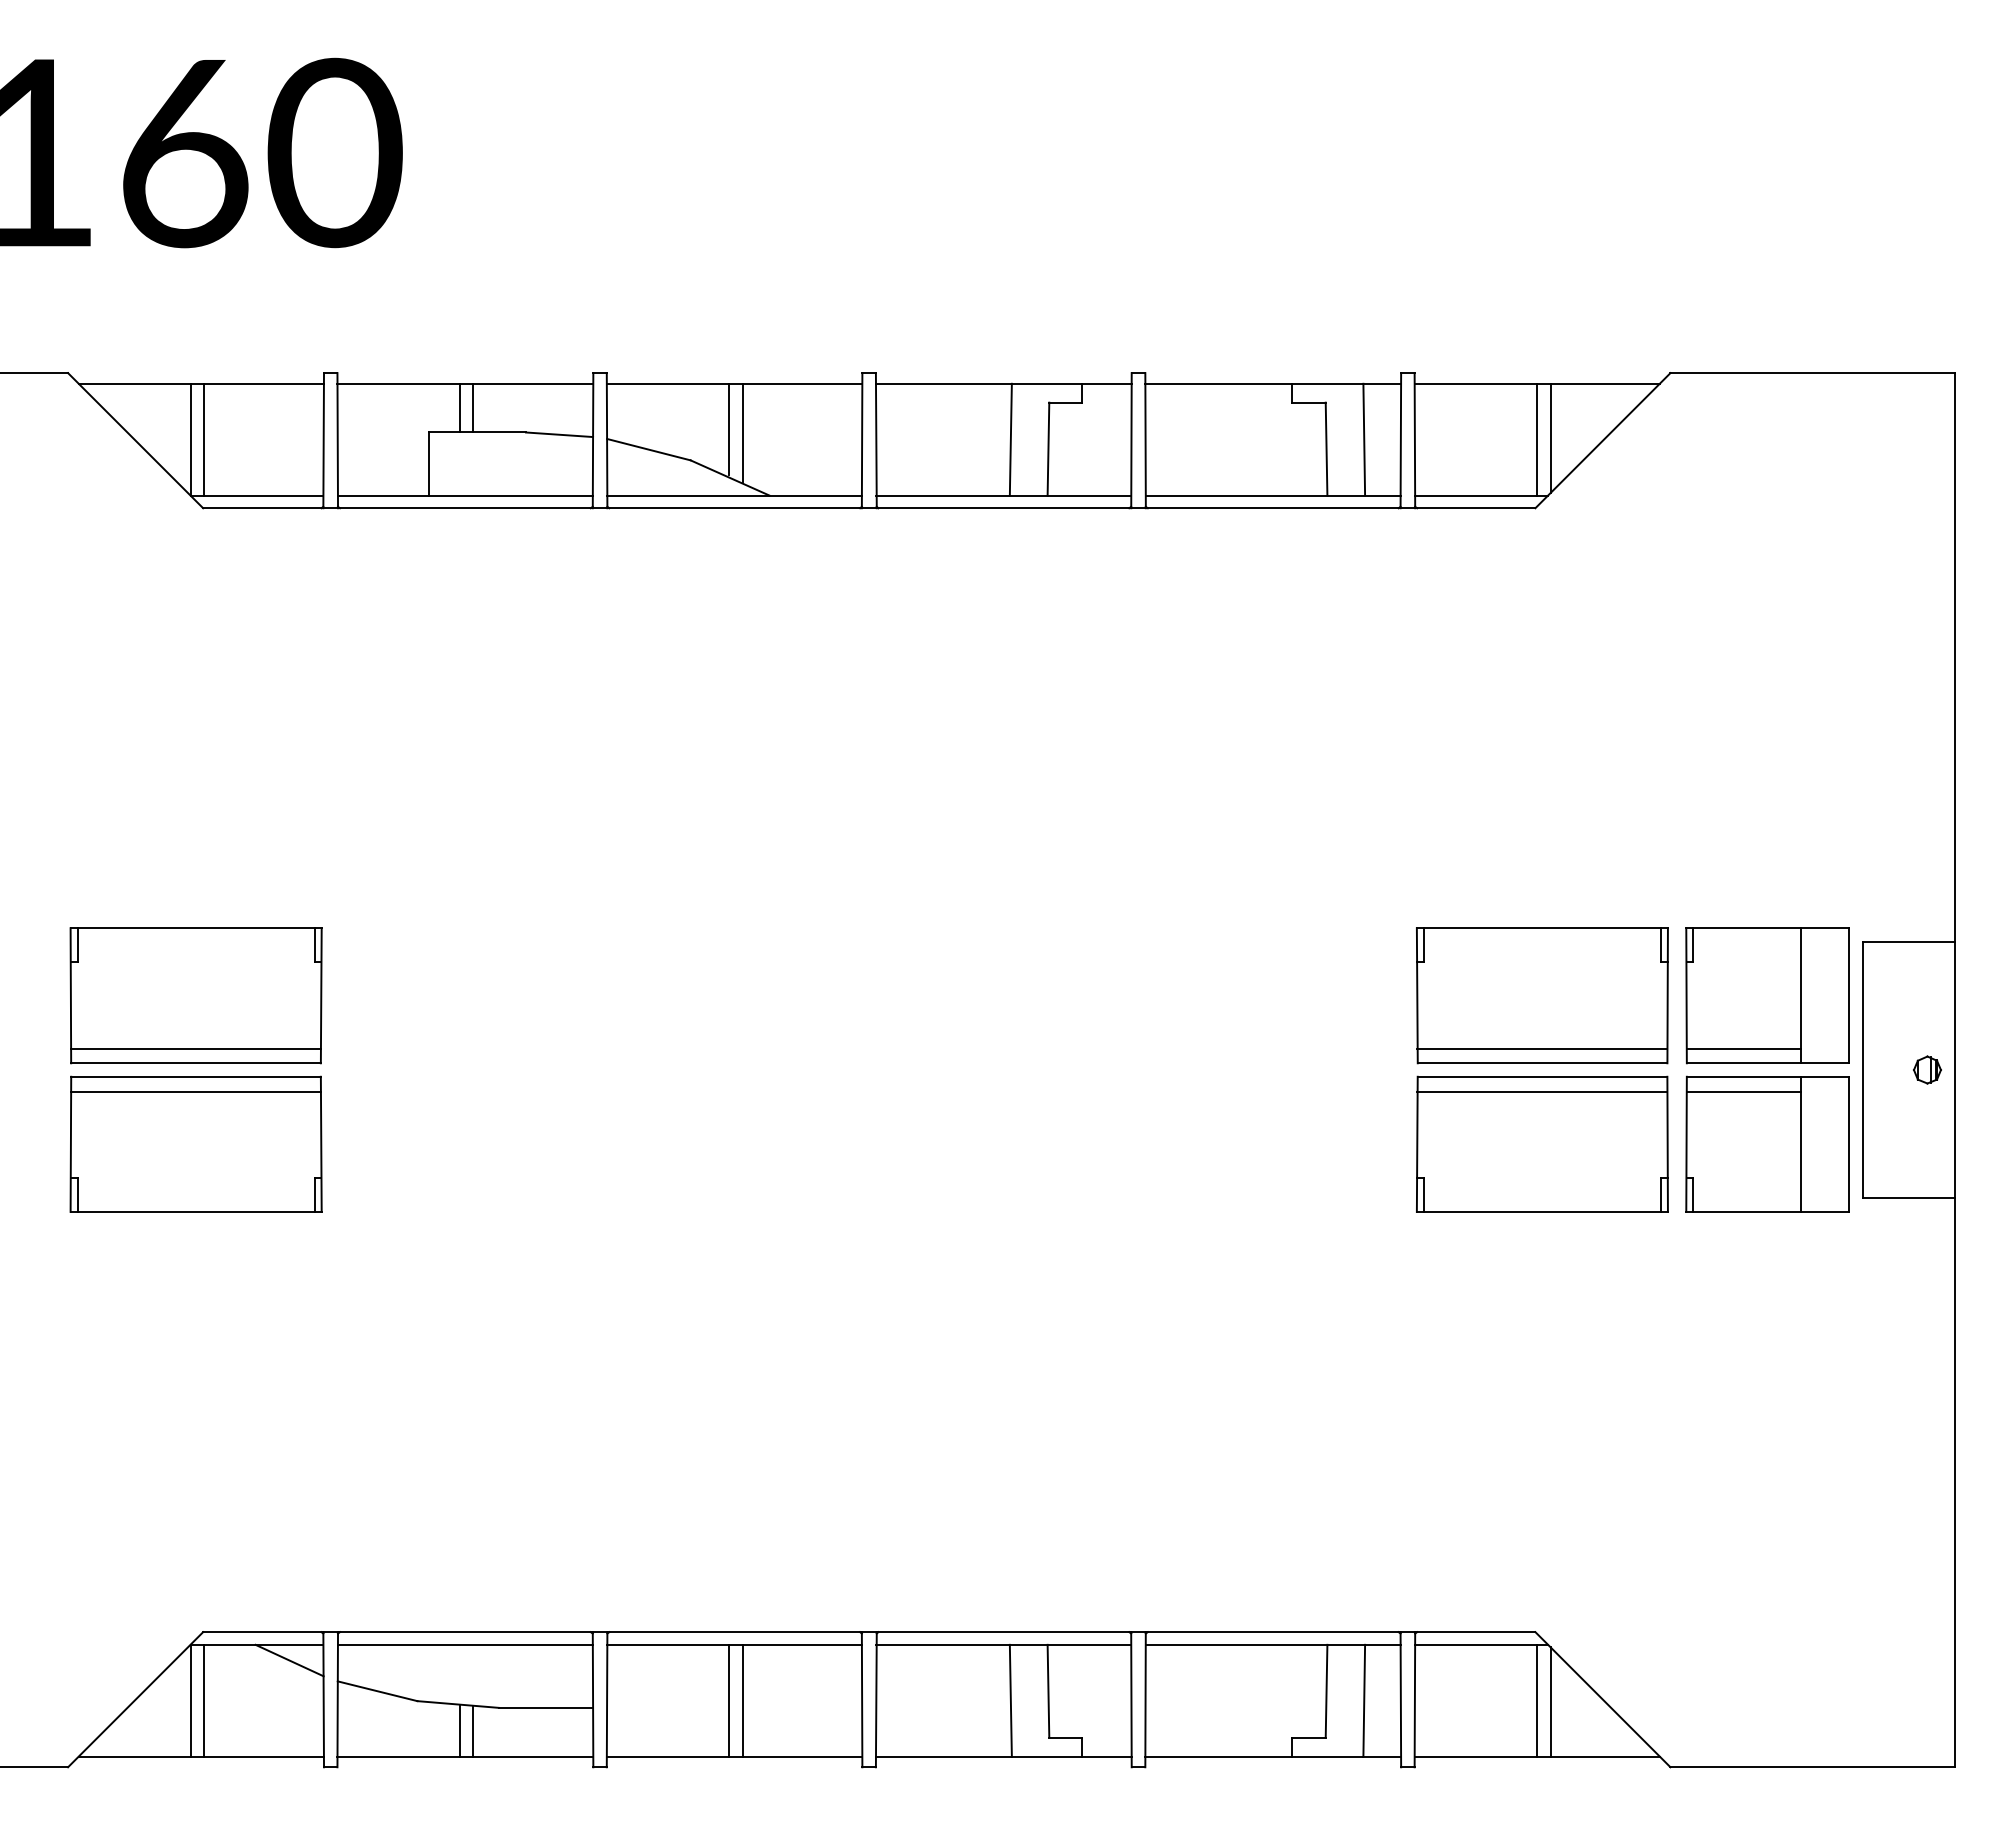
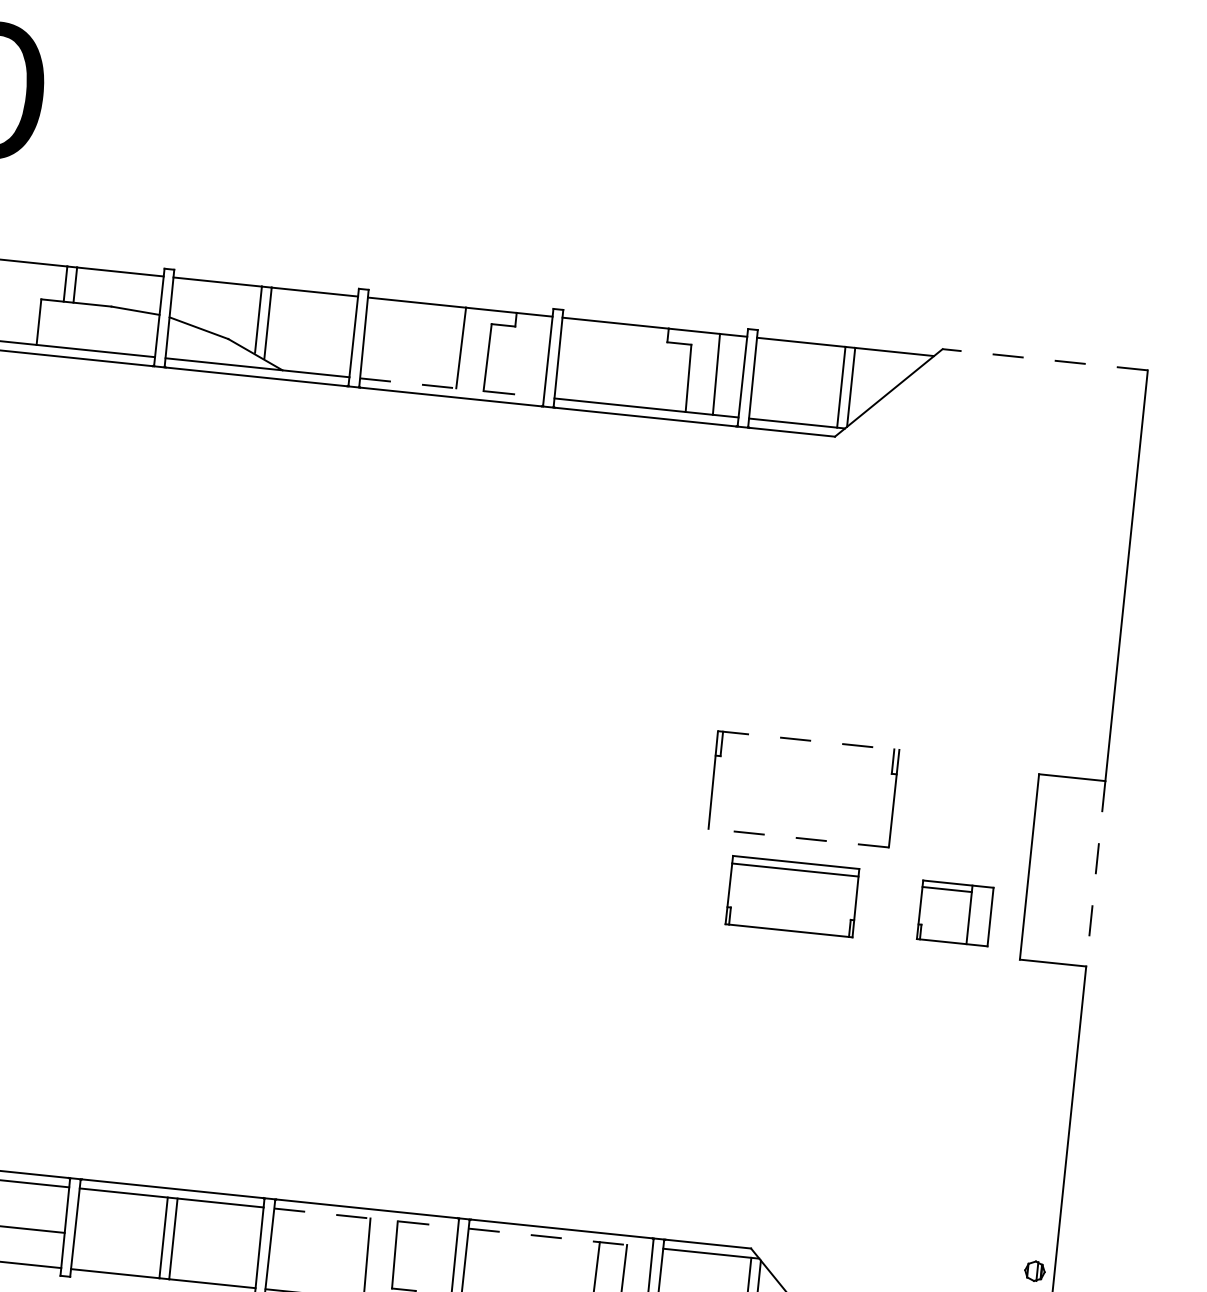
line: (1812, 373) -> (1045, 360), solid -> dashed
line: (1004, 495) -> (452, 387), solid -> dashed
line: (1542, 928) -> (808, 740), solid -> dashed
part: (1767, 995) -> (966, 805), removed
line: (1542, 1048) -> (799, 827), removed
line: (1542, 1063) -> (798, 838), solid -> dashed
part: (1927, 1069) -> (1035, 1270), moved
line: (1954, 1070) -> (1095, 874), solid -> dashed
part: (1542, 1143) -> (792, 896), size x0.7
part: (1767, 1143) -> (955, 912), size x0.6
line: (1004, 1644) -> (366, 1217), solid -> dashed
line: (1273, 1644) -> (560, 1237), solid -> dashed

